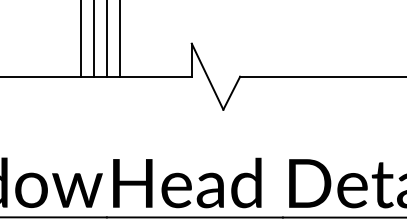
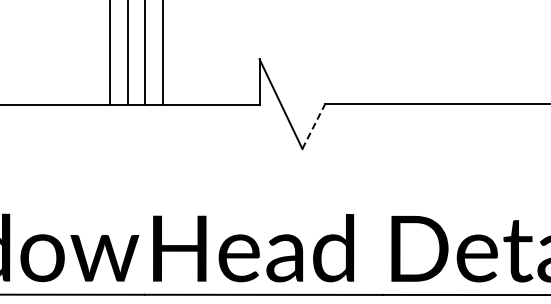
line: (232, 93) -> (314, 126), solid -> dashed

